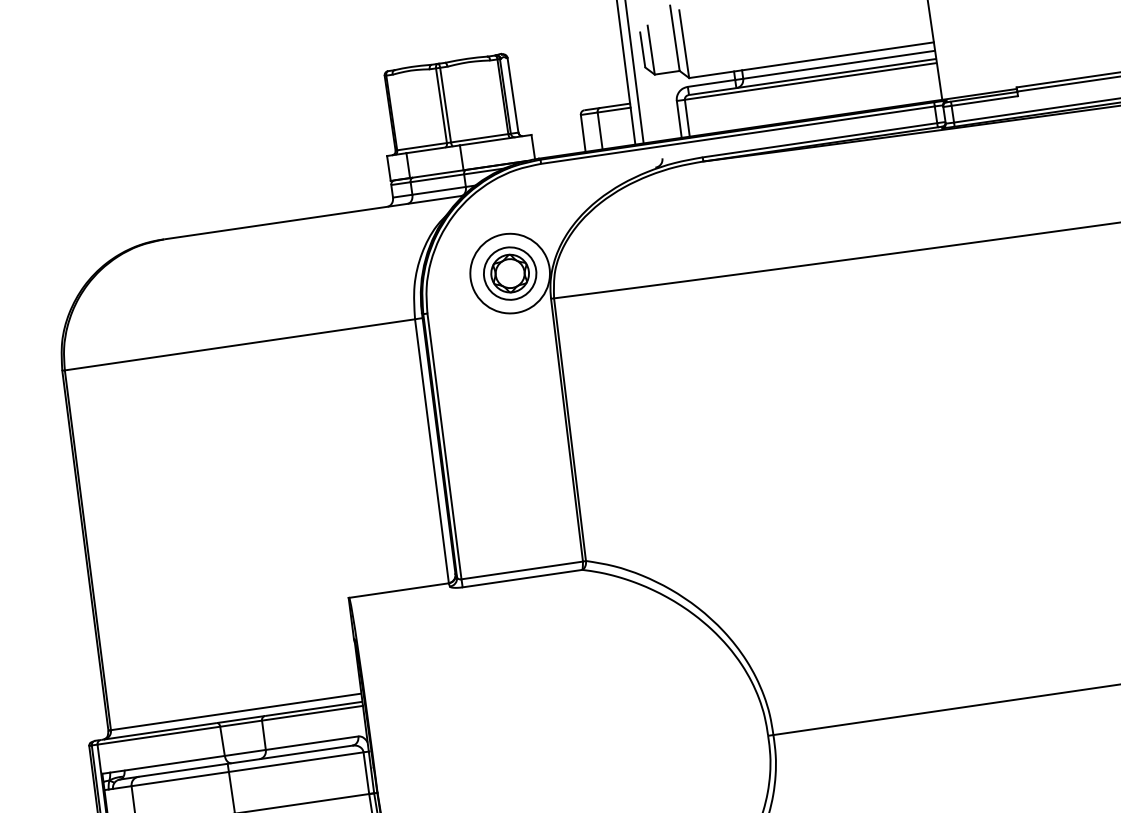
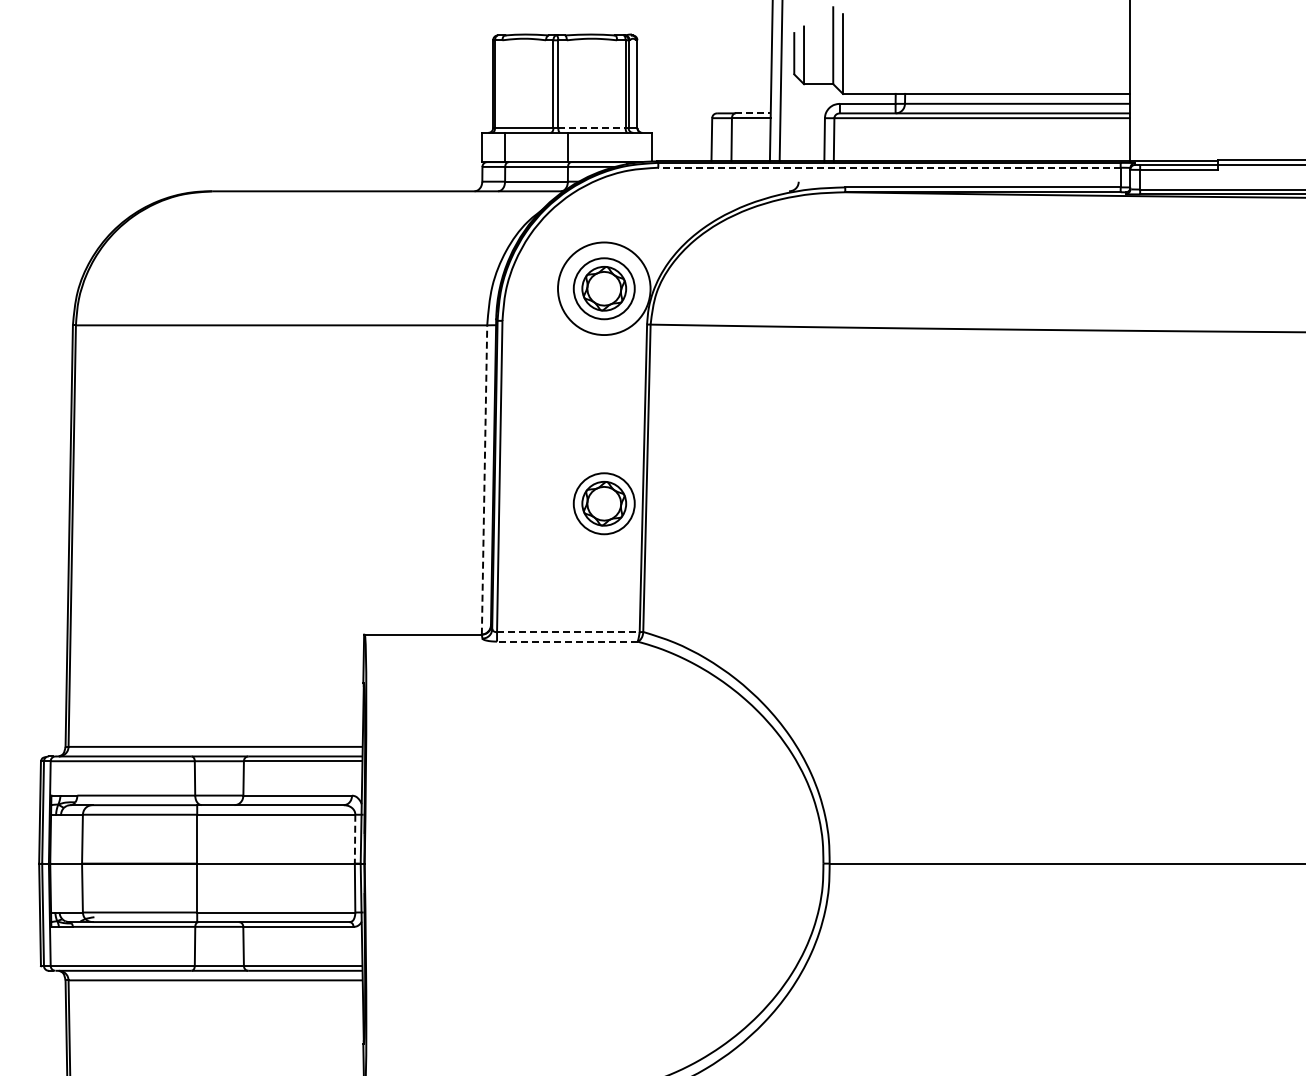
line: (615, 105) -> (753, 113), solid -> dashed
line: (737, 135) -> (888, 167), solid -> dashed
line: (479, 138) -> (591, 128), solid -> dashed
line: (431, 451) -> (484, 480), solid -> dashed
part: (536, 456) -> (603, 503), added
line: (522, 570) -> (568, 632), solid -> dashed
line: (521, 578) -> (566, 641), solid -> dashed
line: (366, 773) -> (355, 839), solid -> dashed

